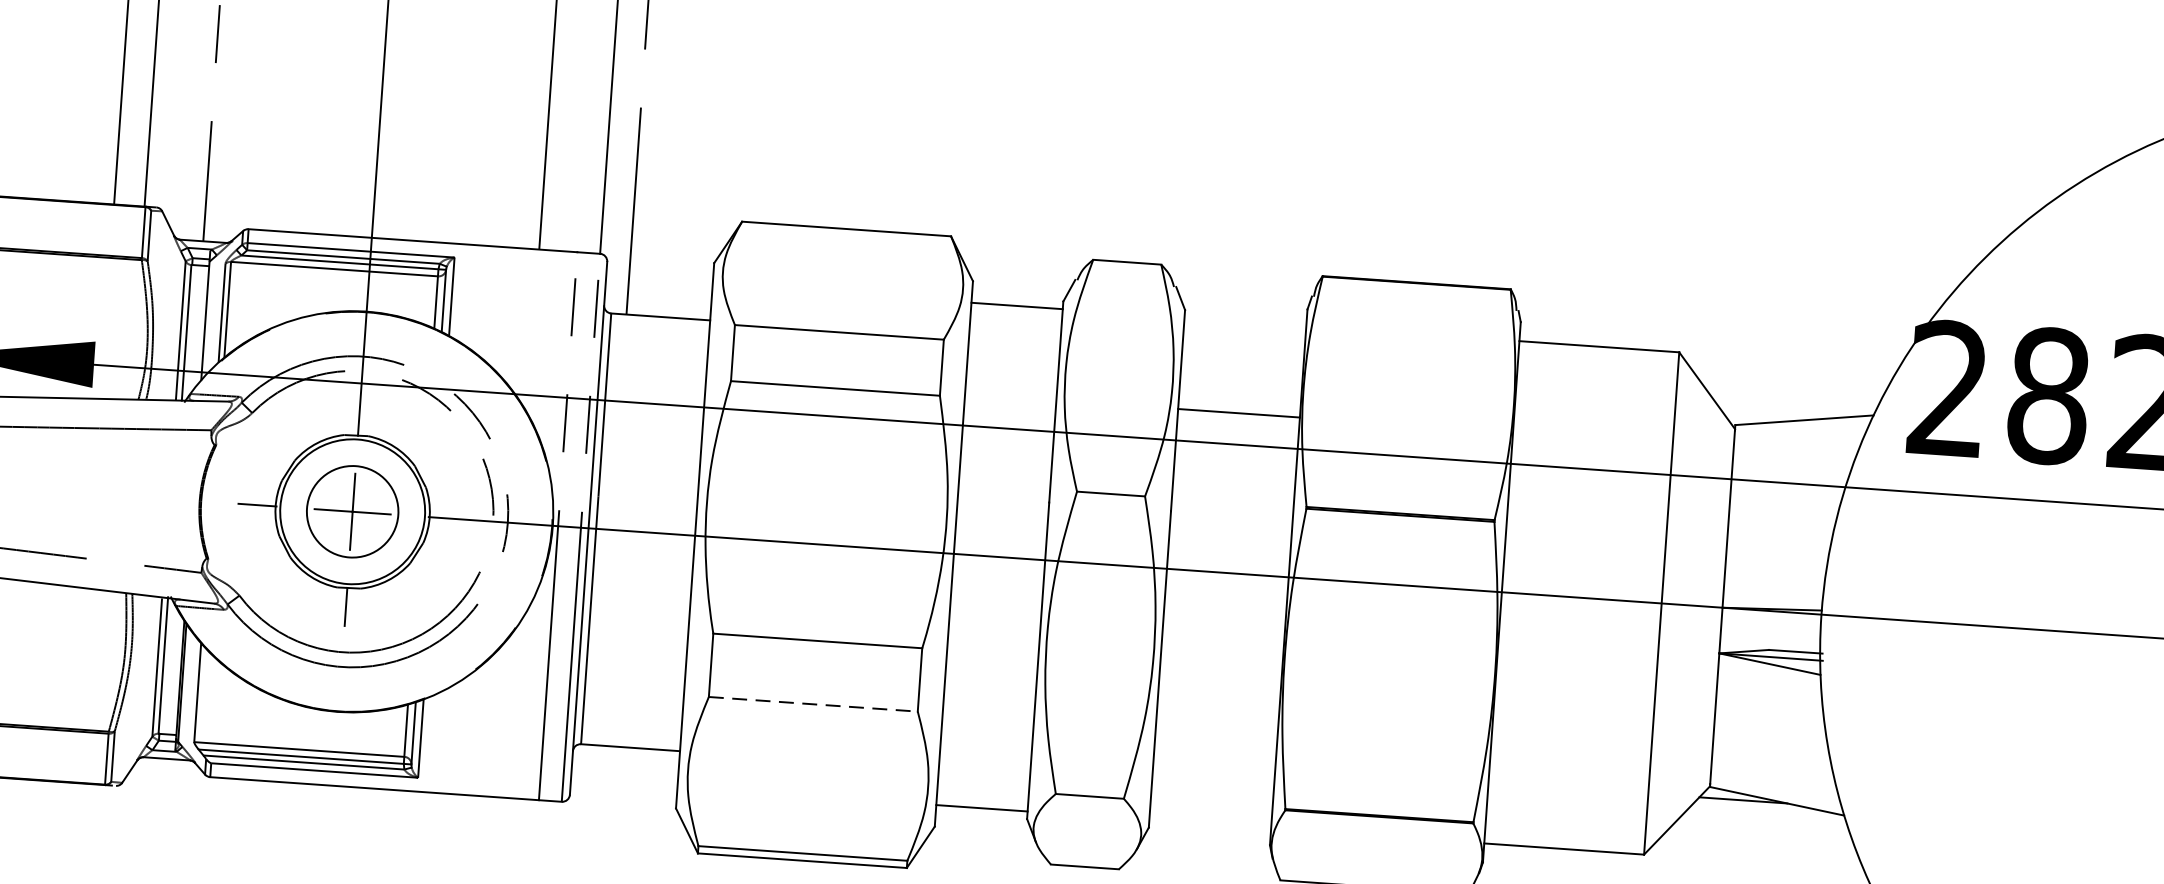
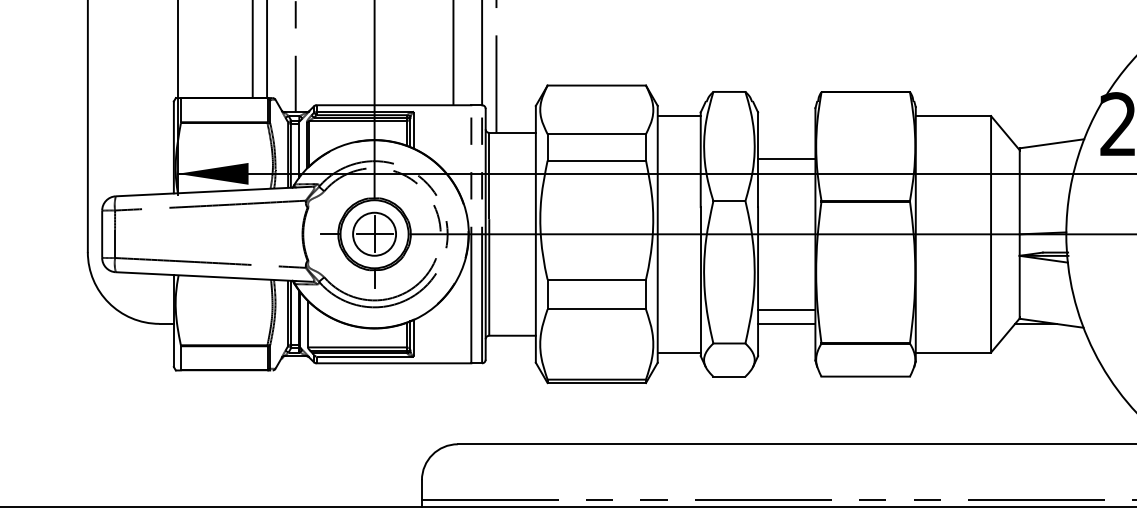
line: (814, 704) -> (597, 309), dashed -> solid
line: (1216, 732) -> (786, 309), added
line: (1214, 762) -> (786, 323), added

